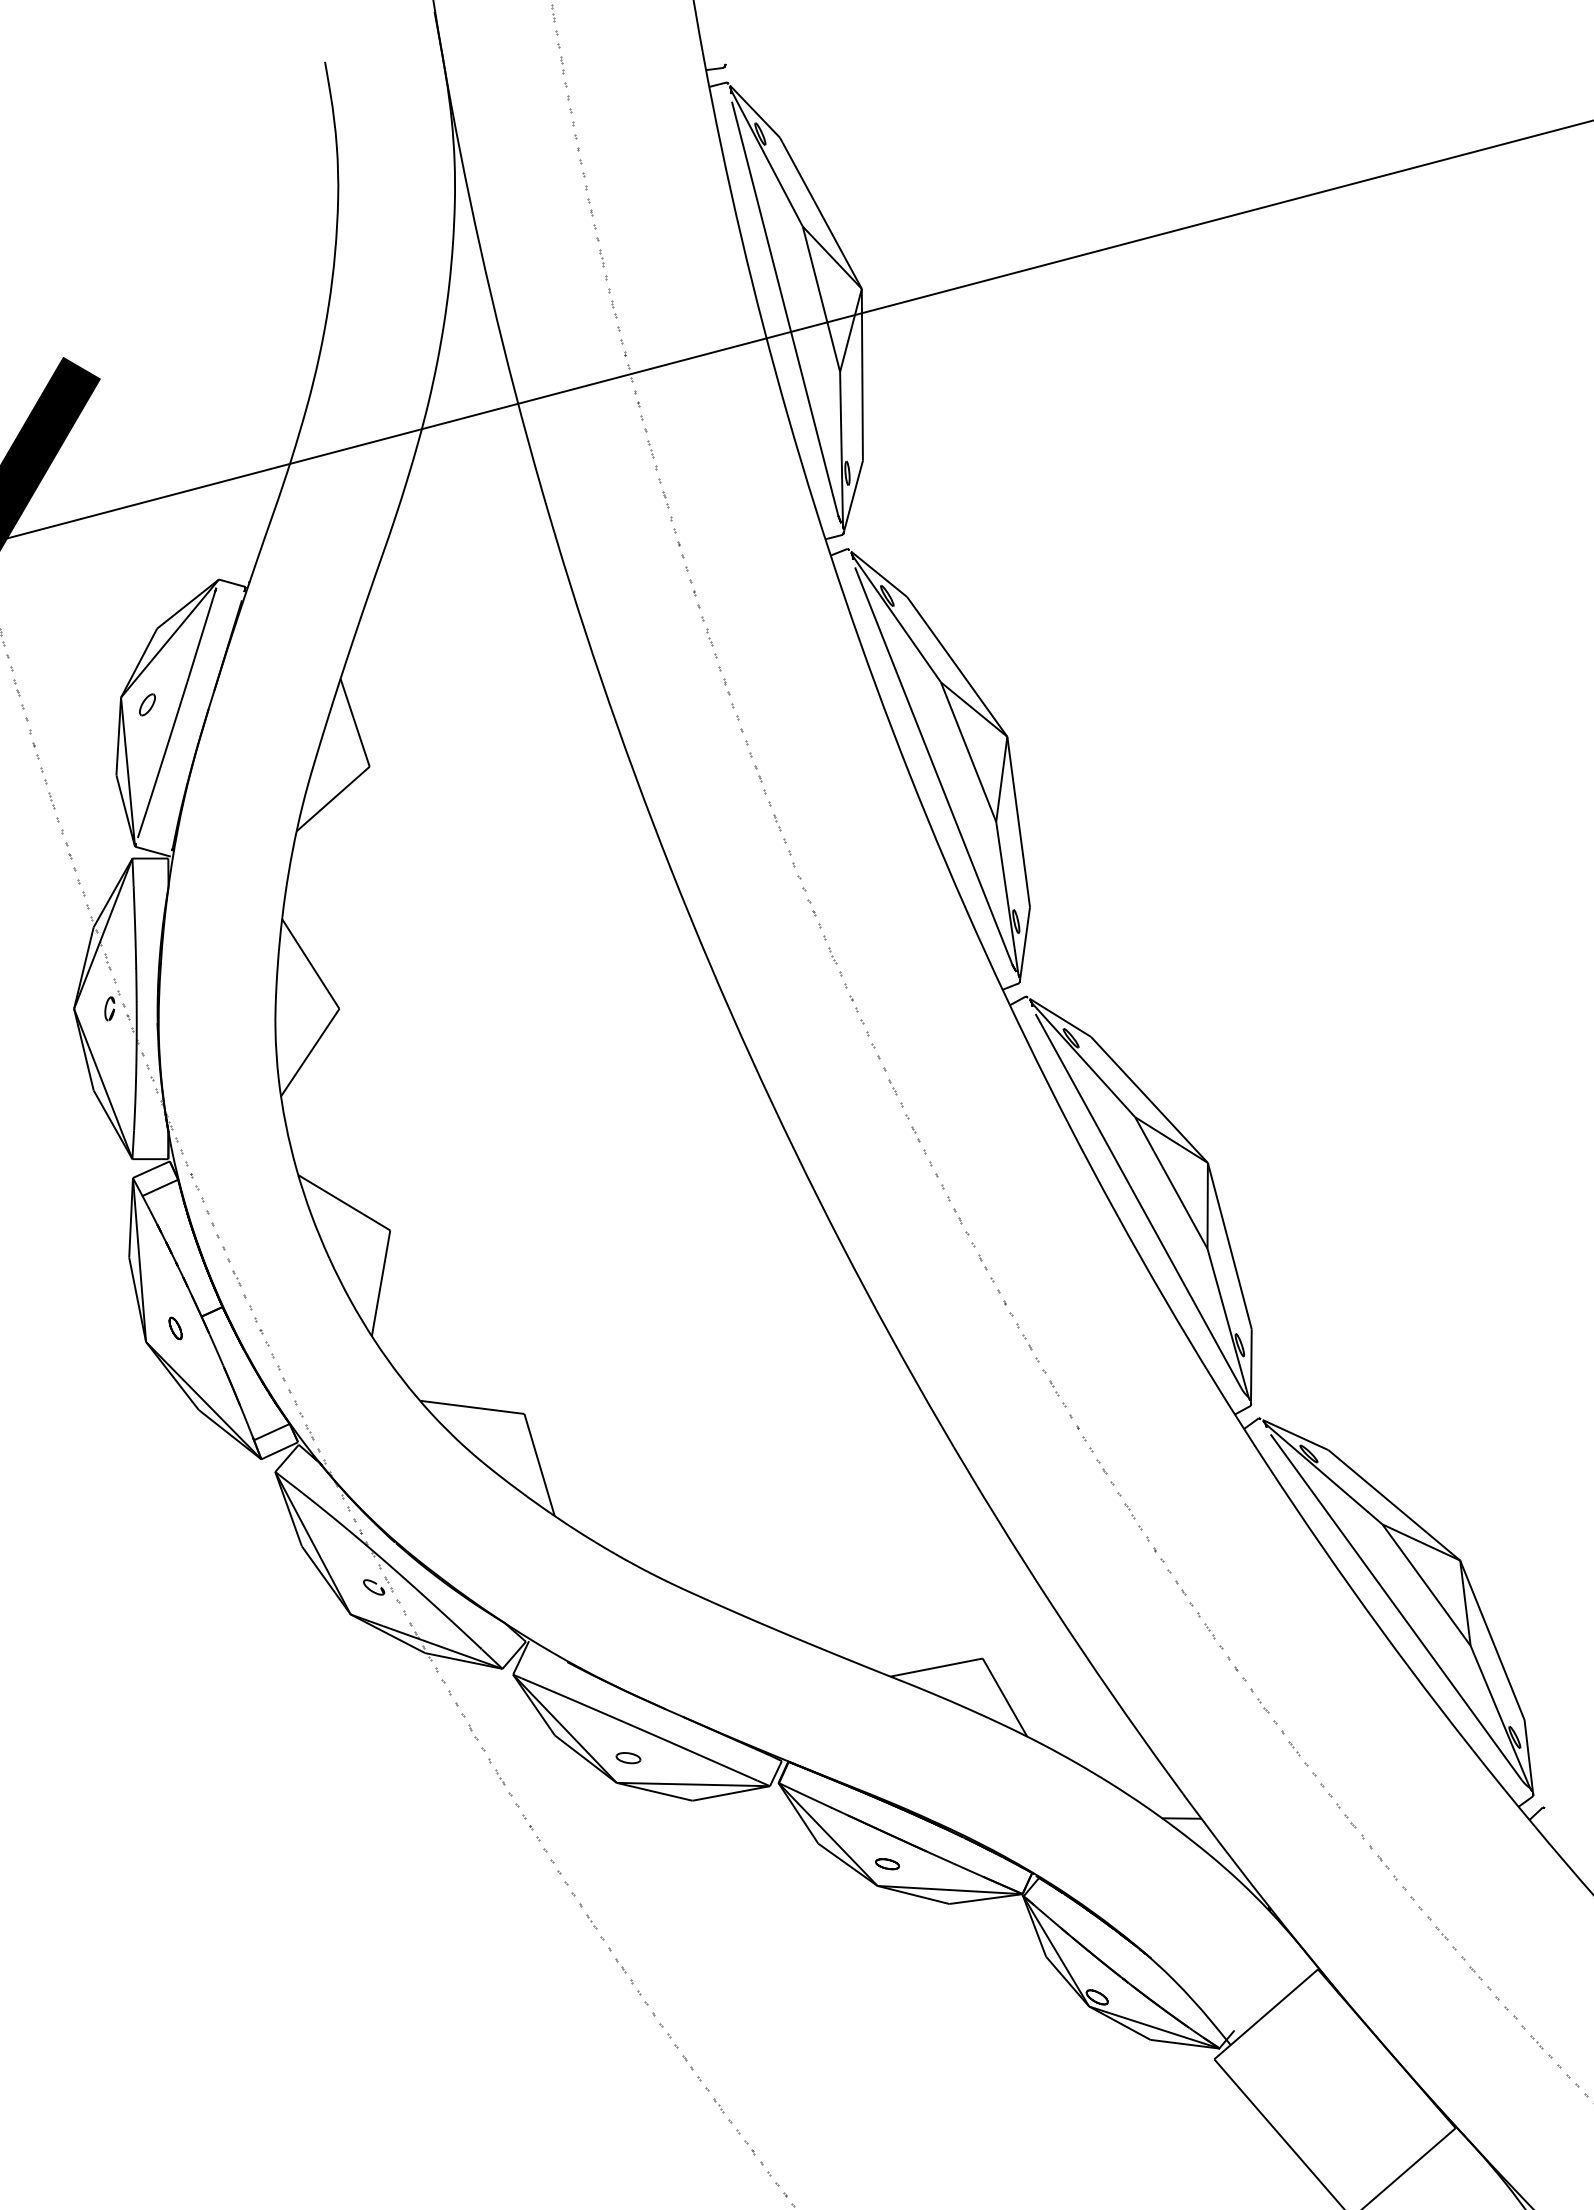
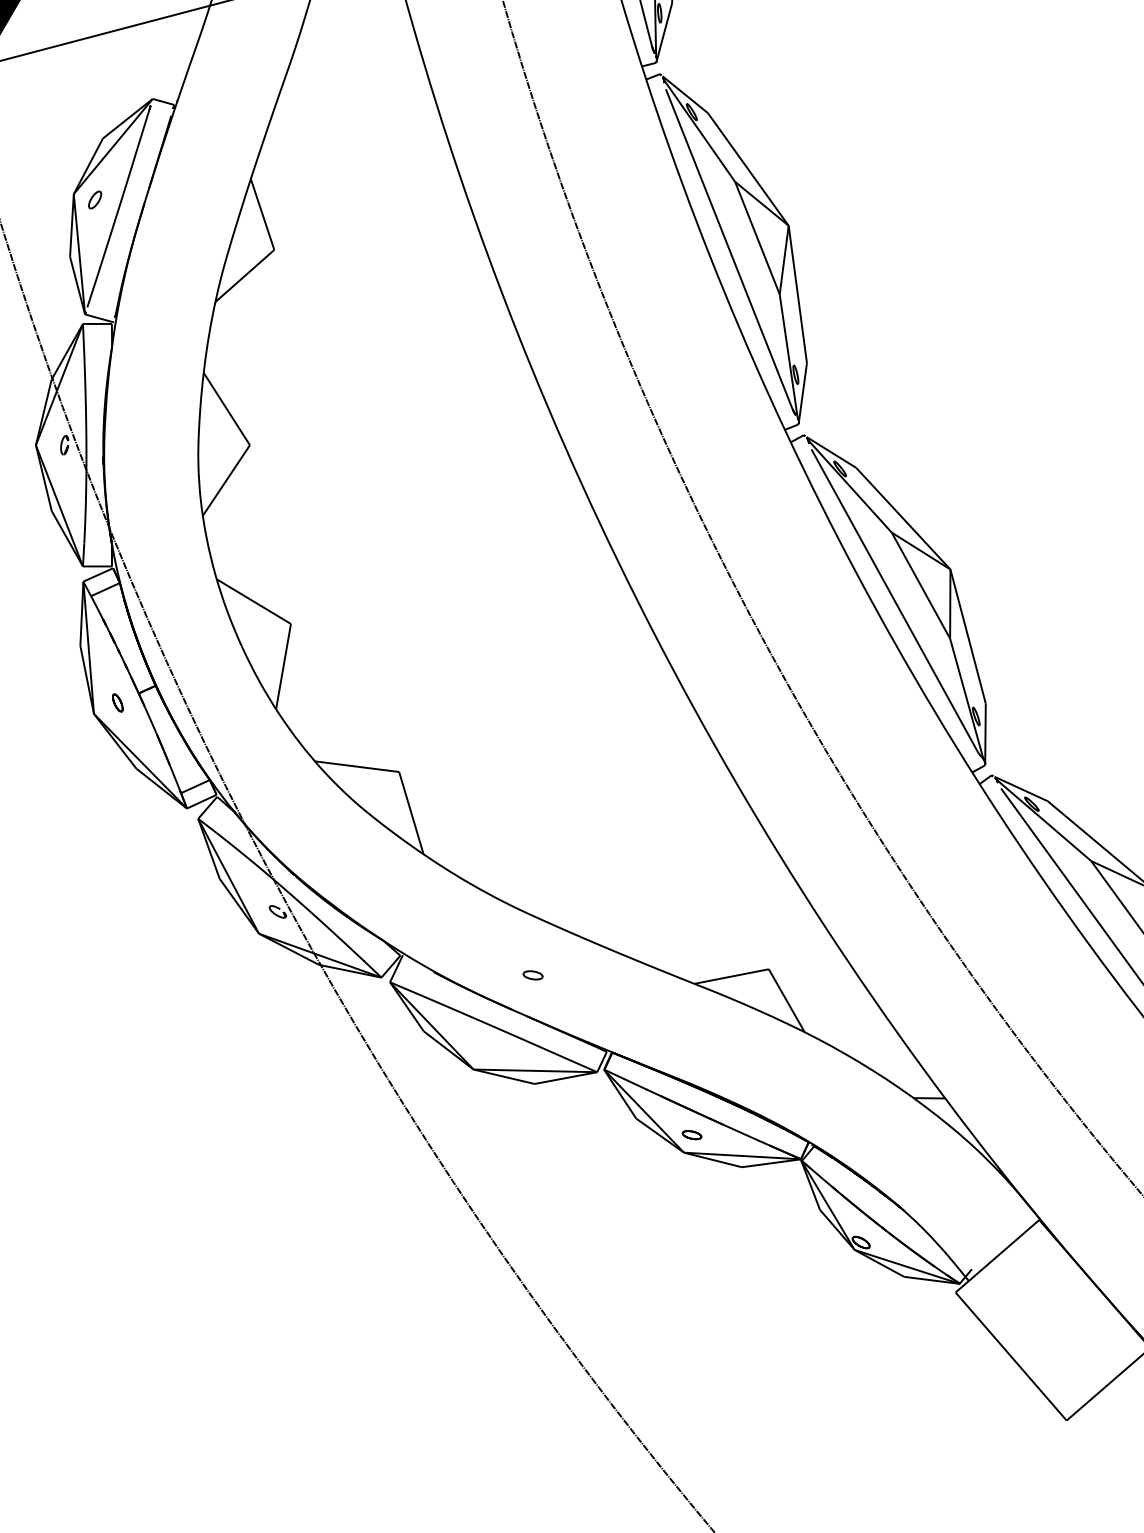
part: (628, 1758) -> (533, 975), moved

